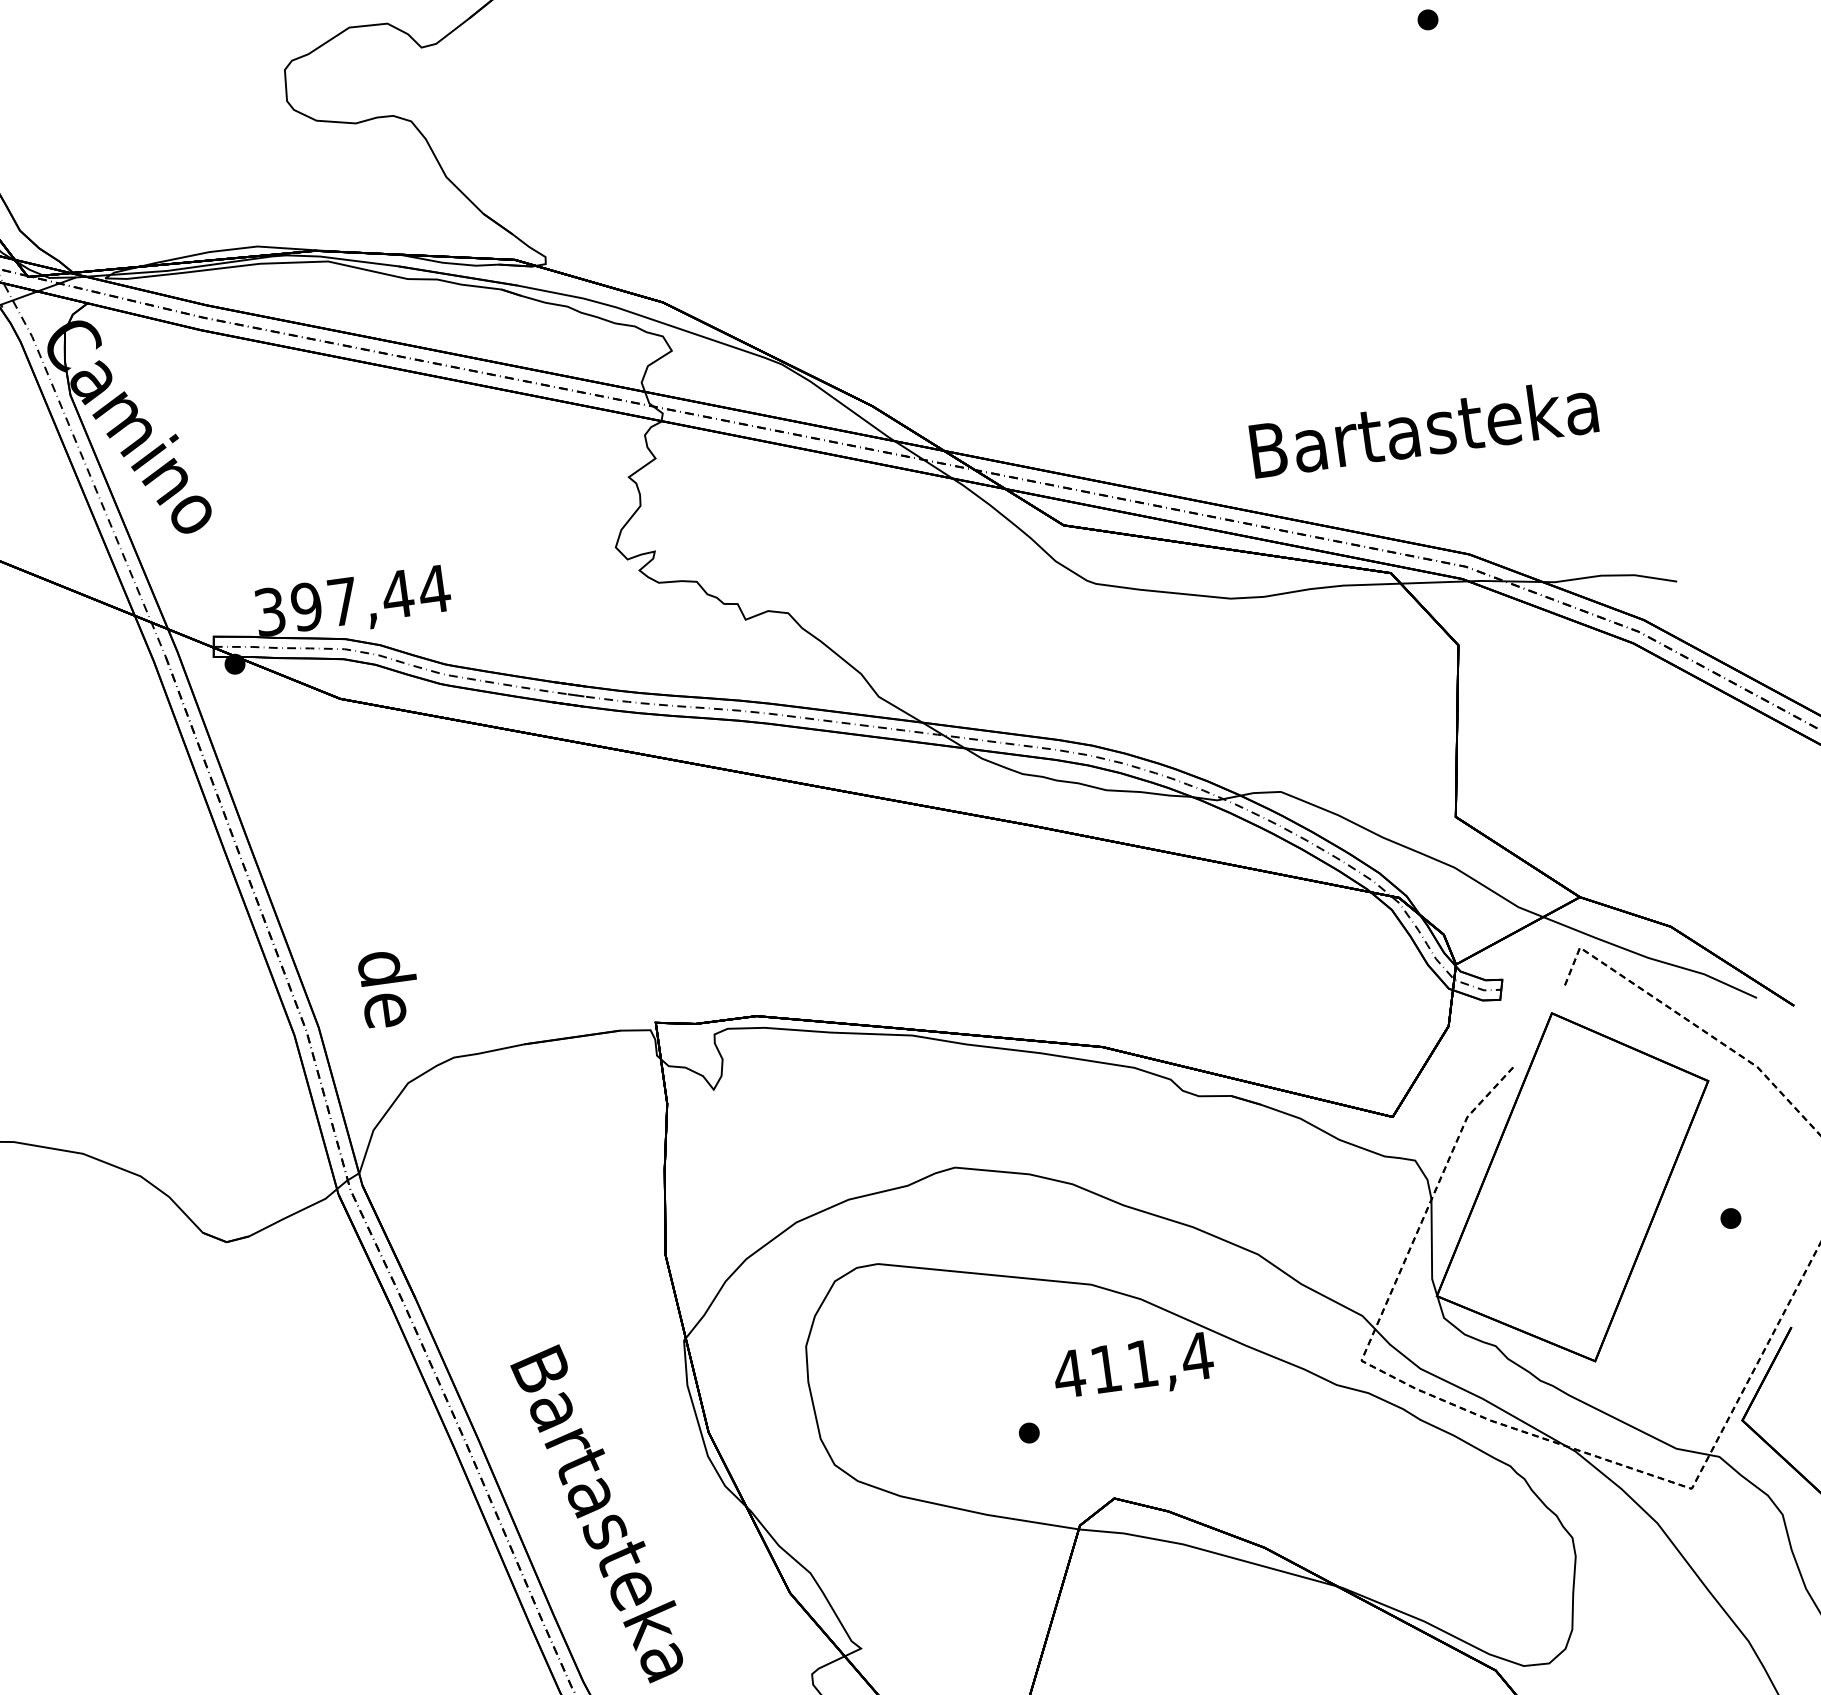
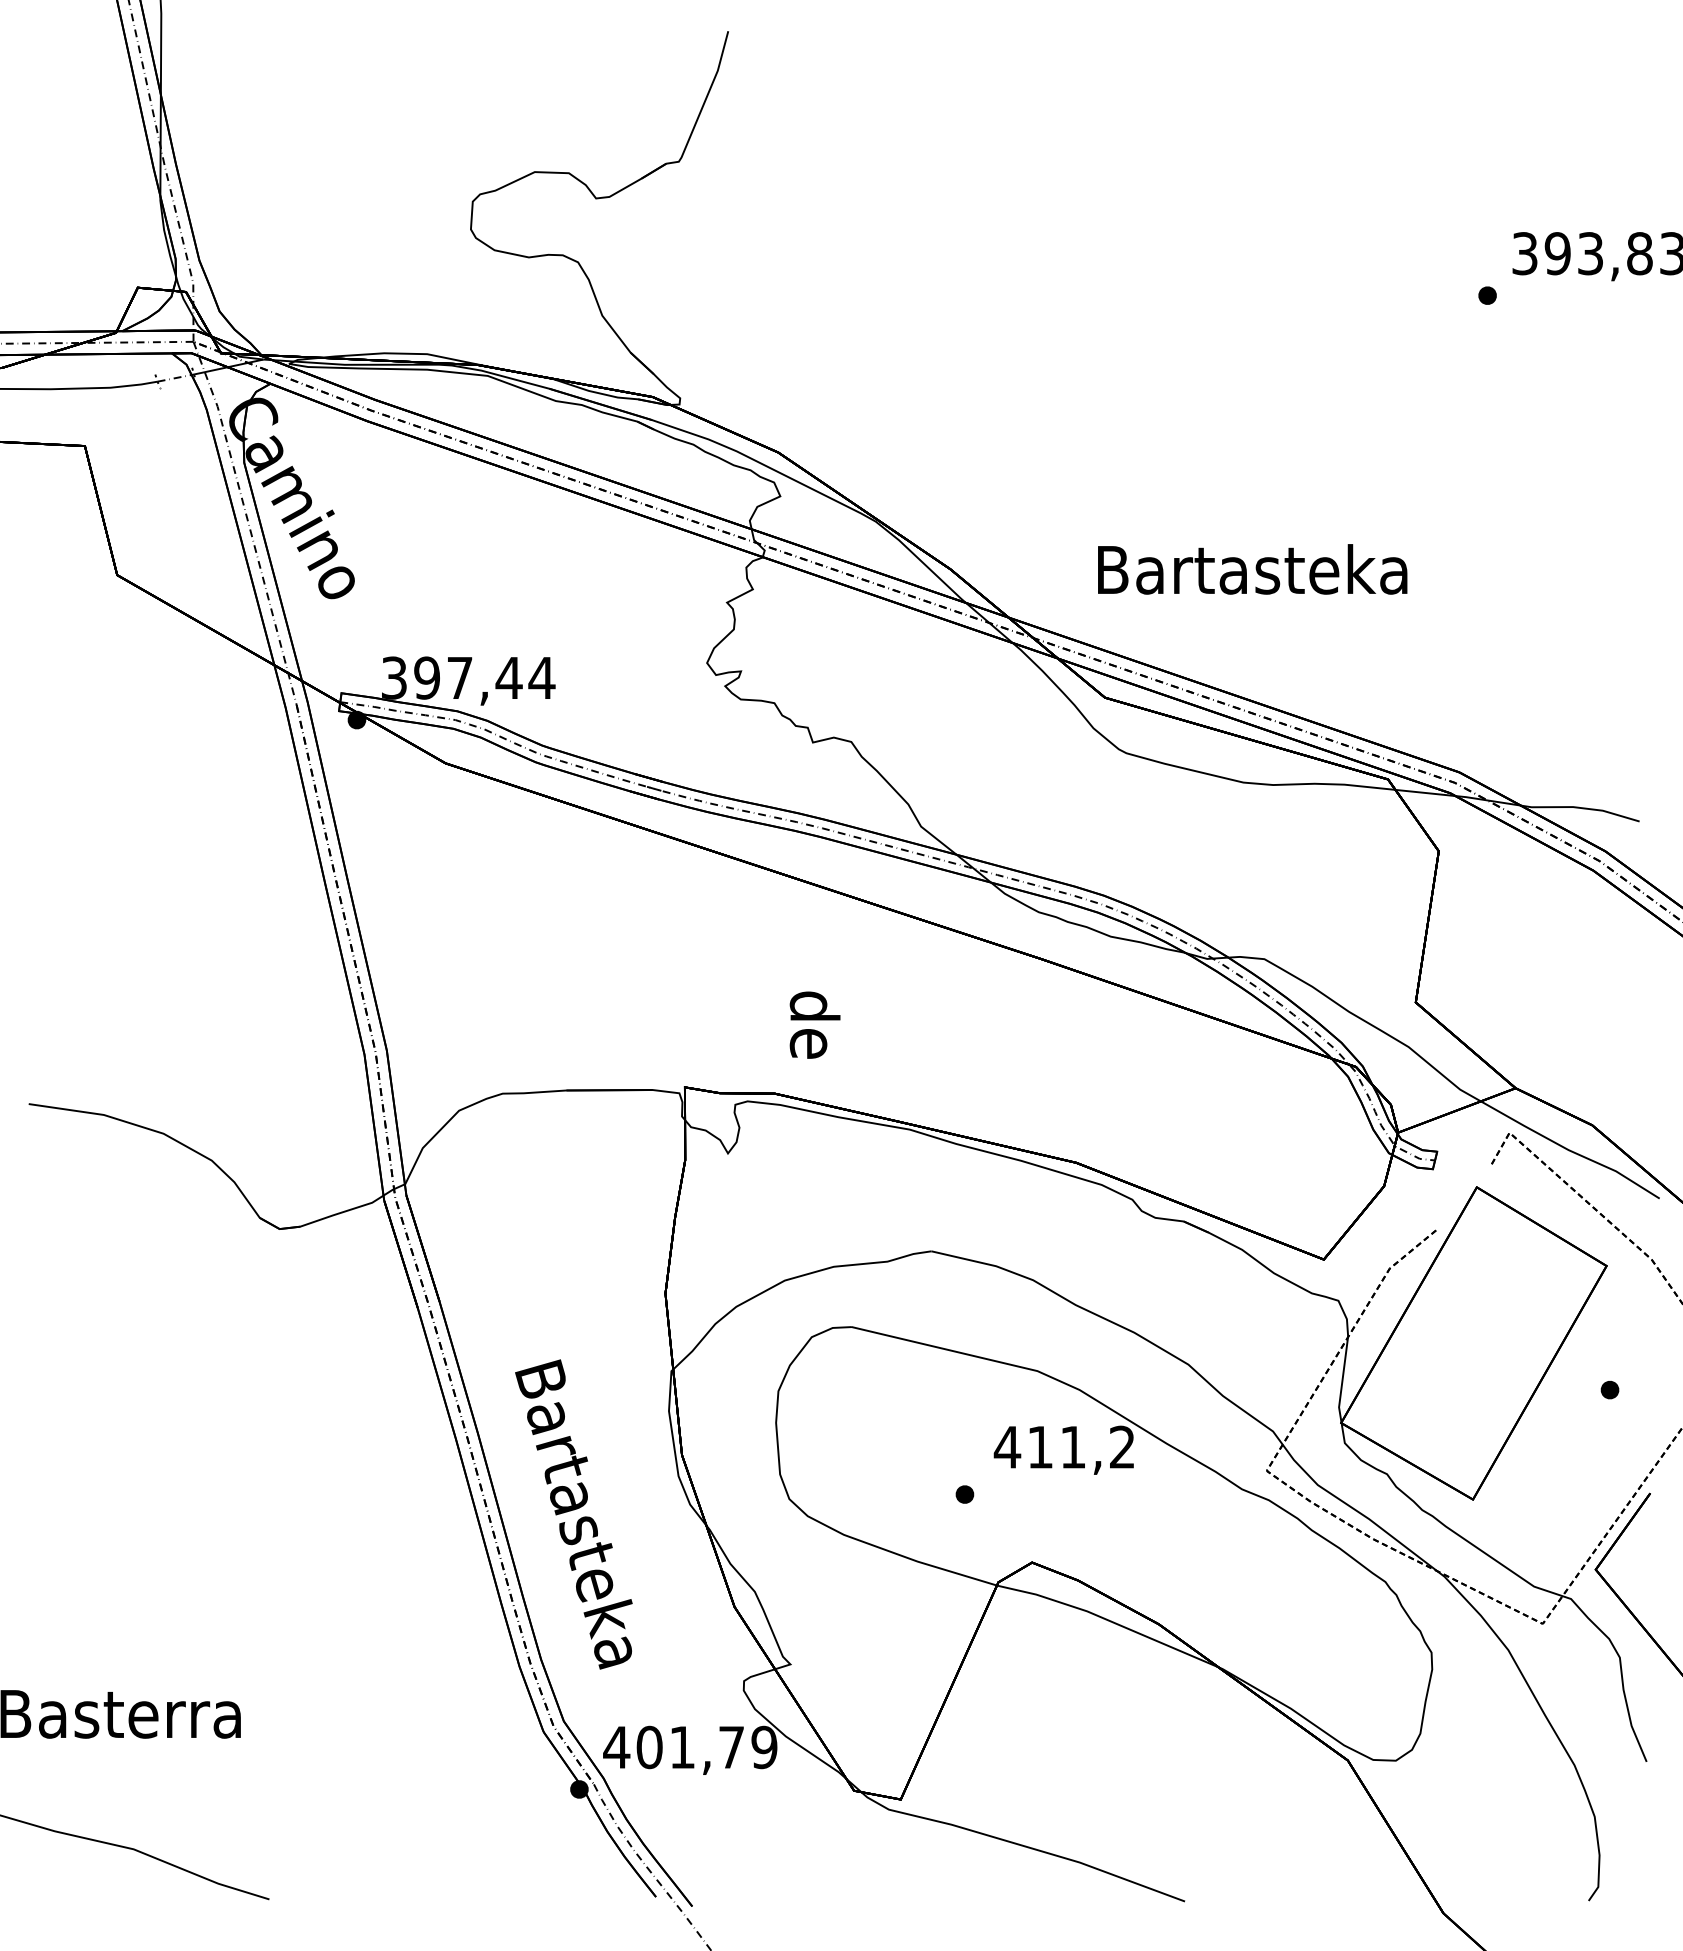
text: (1423, 428) -> (1252, 569), moved
text: (388, 988) -> (814, 1024), moved
text: (1197, 1355) -> (1122, 1446), 411,4 -> 411,2

